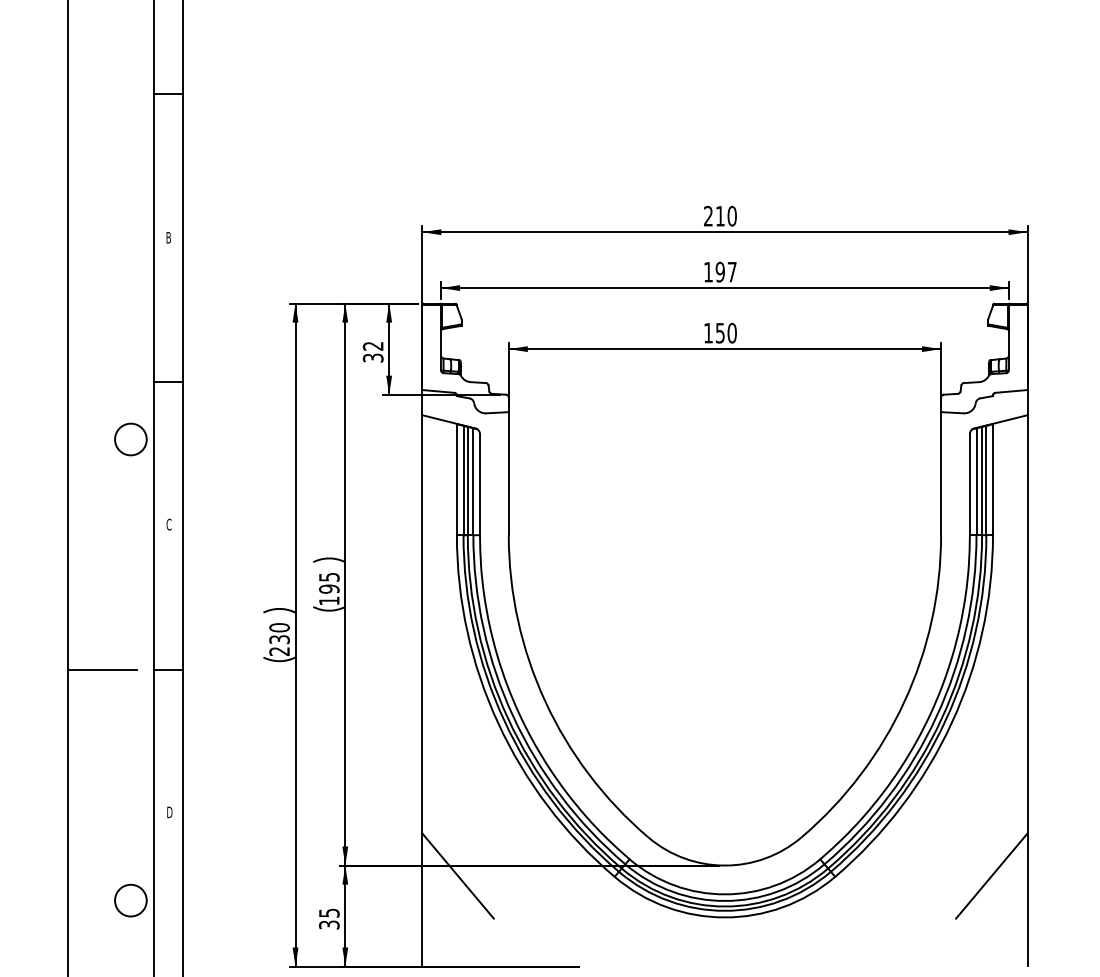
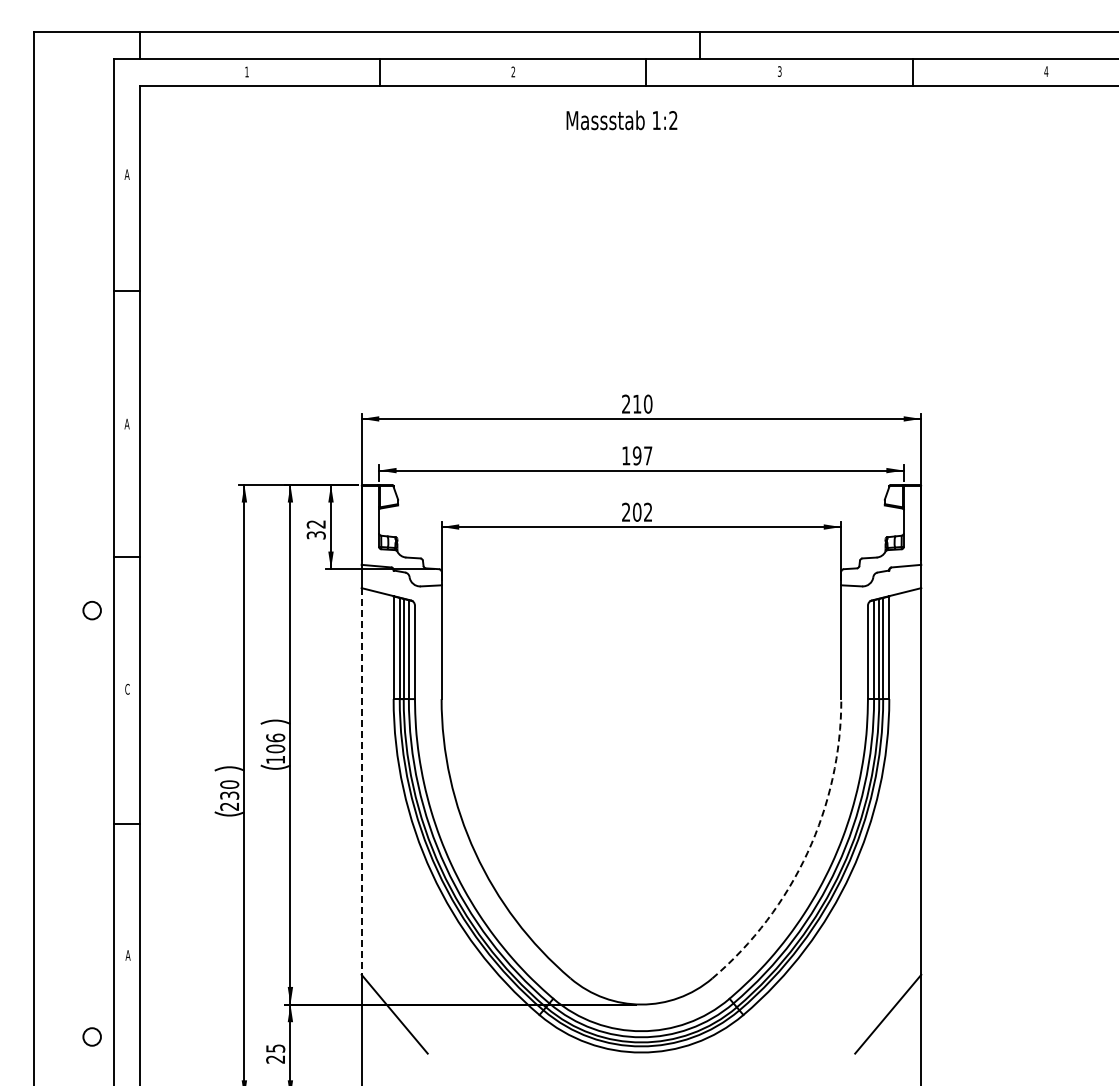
text: (168, 237) -> (126, 423), B -> A
text: (720, 332) -> (637, 511), 150 -> 202
circle: (130, 439) -> (91, 610), size x0.6
text: (329, 583) -> (275, 743), 195 -> 106
line: (422, 625) -> (361, 782), solid -> dashed
line: (102, 669) -> (65, 823), removed
arc: (904, 701) -> (807, 852), solid -> dashed
text: (169, 812) -> (127, 955), D -> A
circle: (130, 900) -> (91, 1036), size x0.6
text: (329, 924) -> (275, 1059), 35 -> 25

